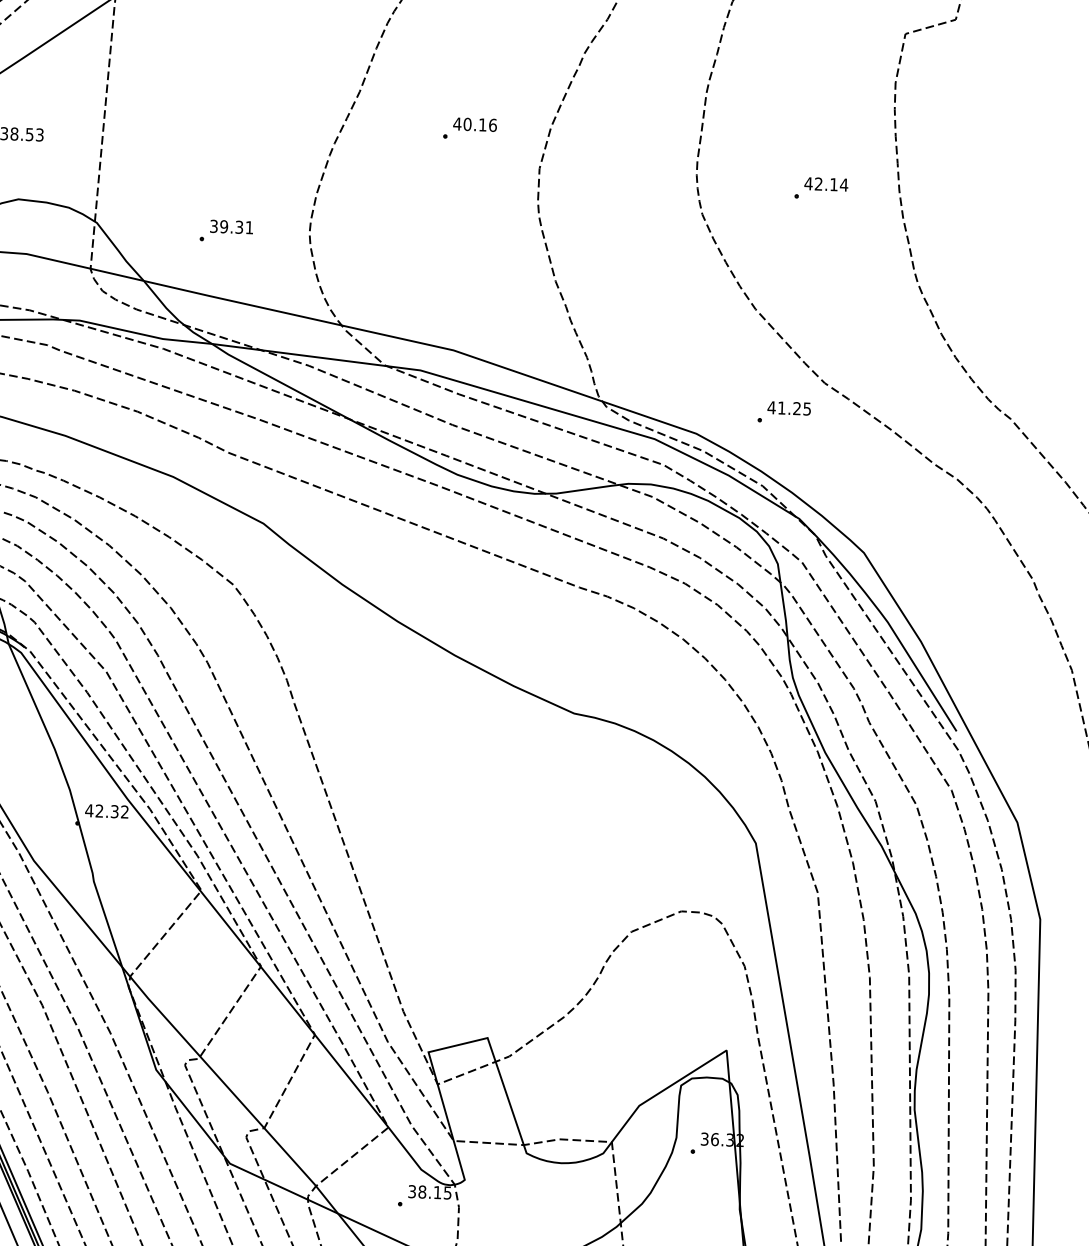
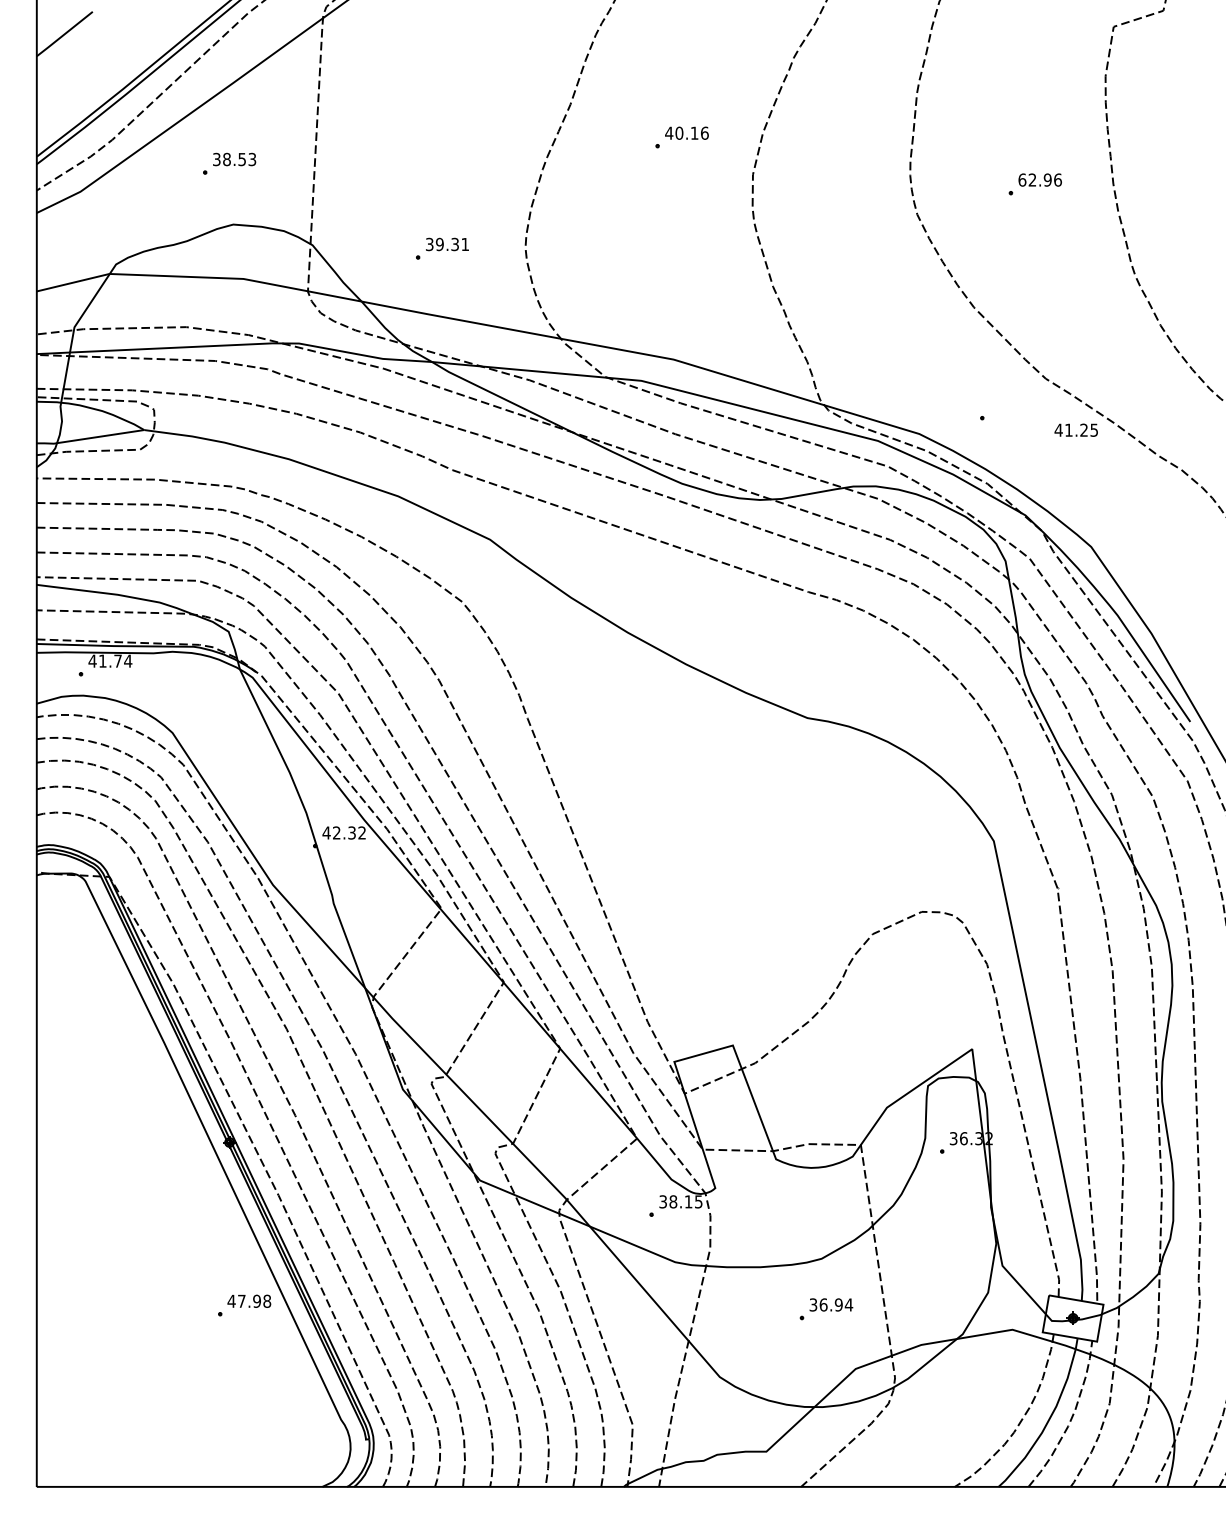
text: (826, 183) -> (1040, 179), 42.14 -> 62.96
text: (788, 407) -> (1075, 429), moved

